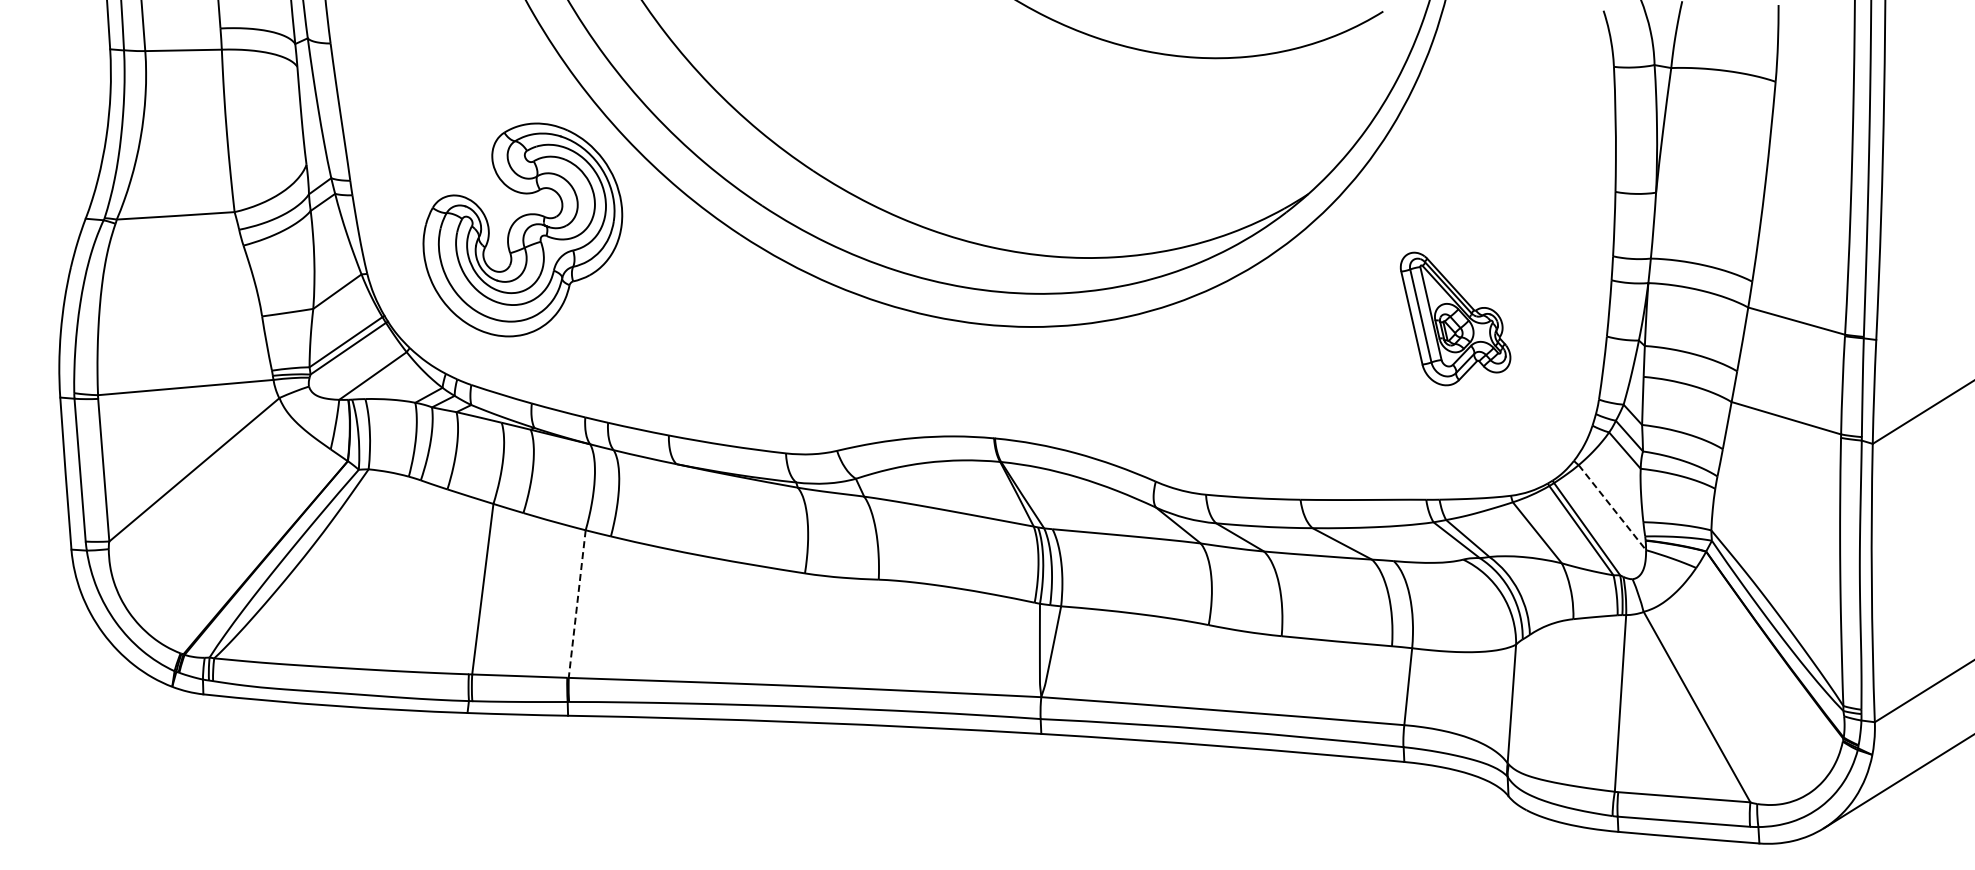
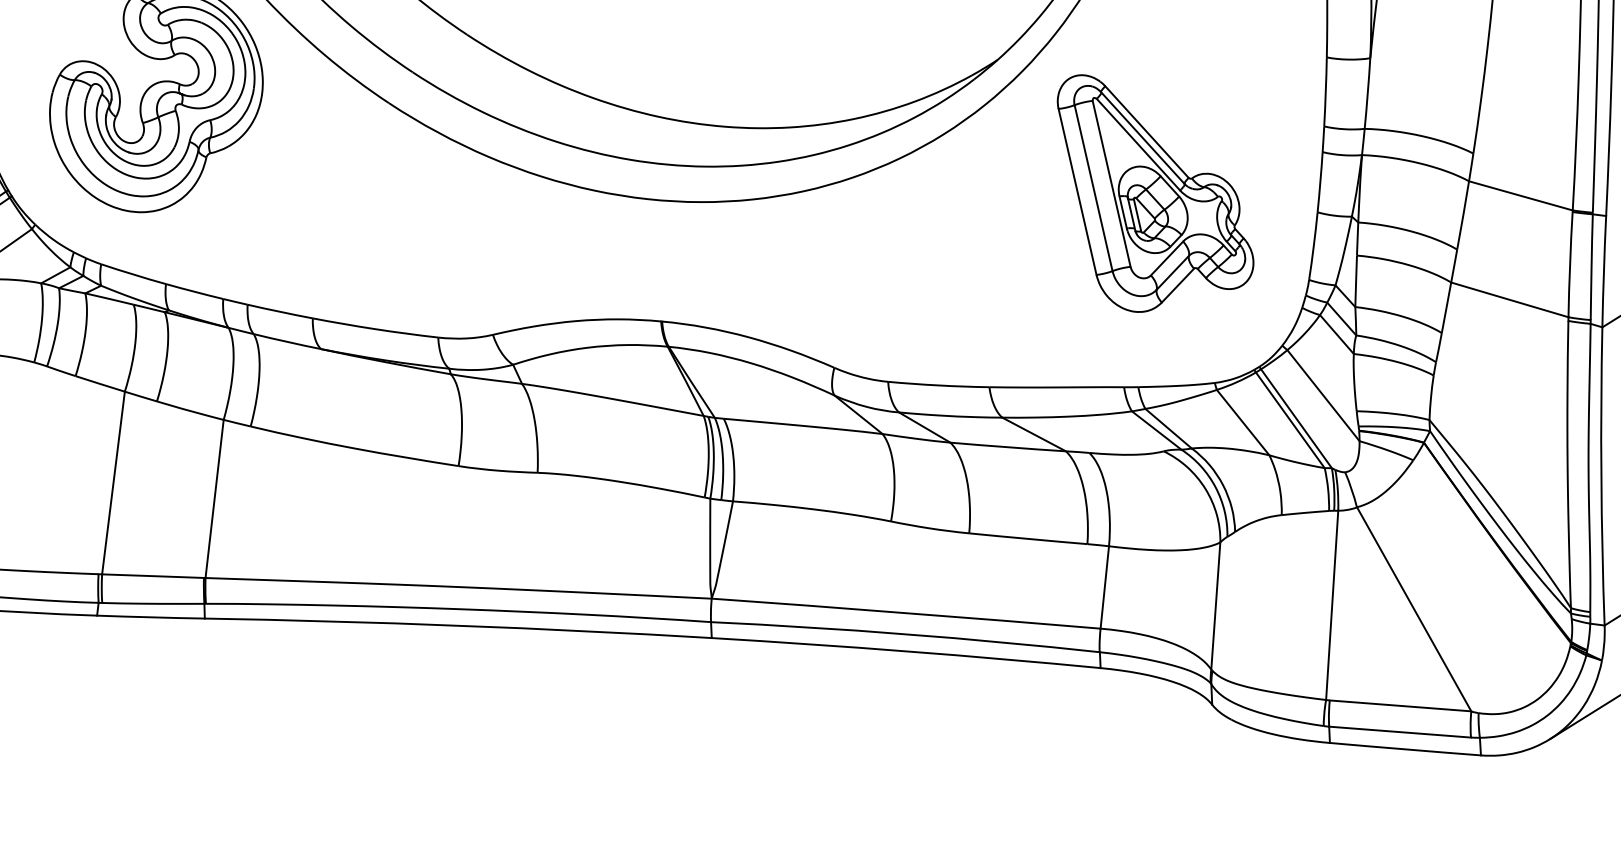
part: (1455, 318) -> (1155, 193), size x1.67
line: (1612, 508) -> (1323, 396), dashed -> solid
line: (577, 604) -> (214, 499), dashed -> solid

